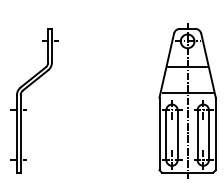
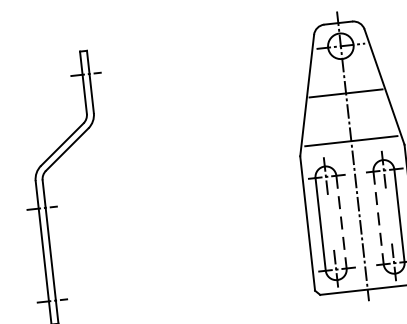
line: (177, 135) -> (341, 222), solid -> dashed
line: (197, 135) -> (378, 218), solid -> dashed

